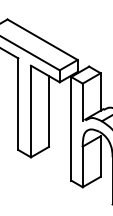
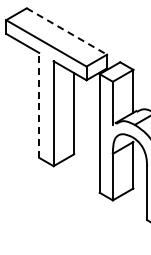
line: (43, 39) -> (67, 31), solid -> dashed
line: (18, 103) -> (39, 104), solid -> dashed

